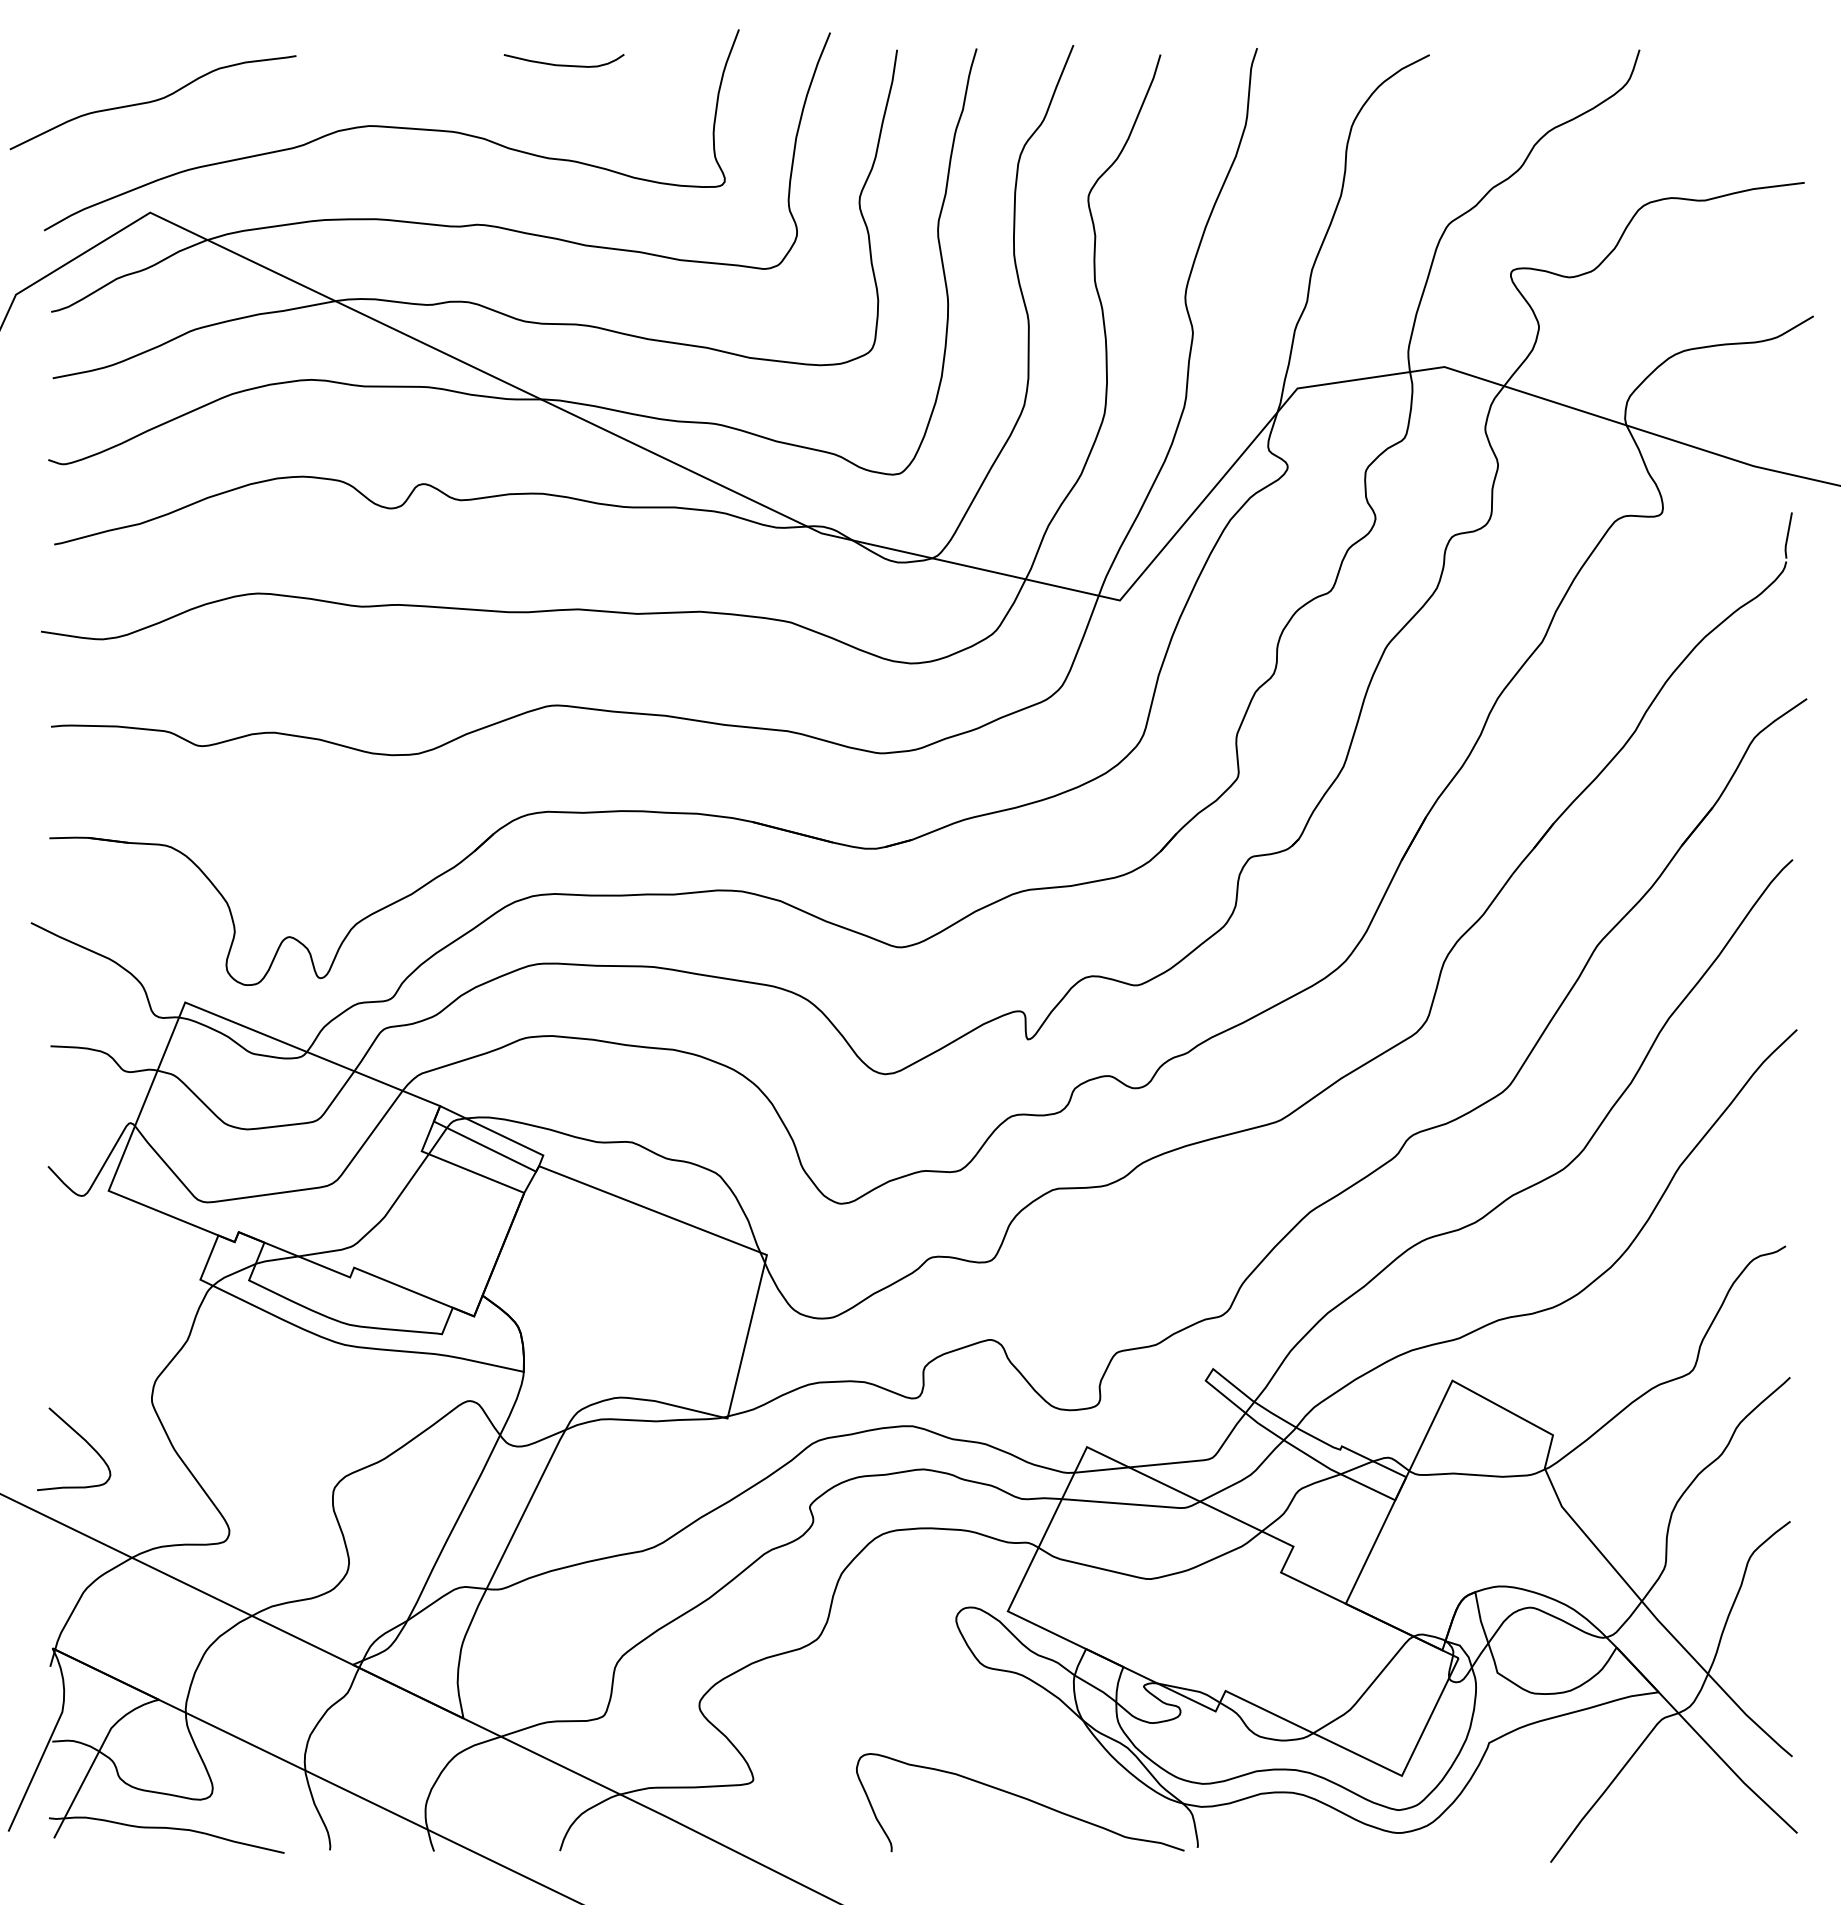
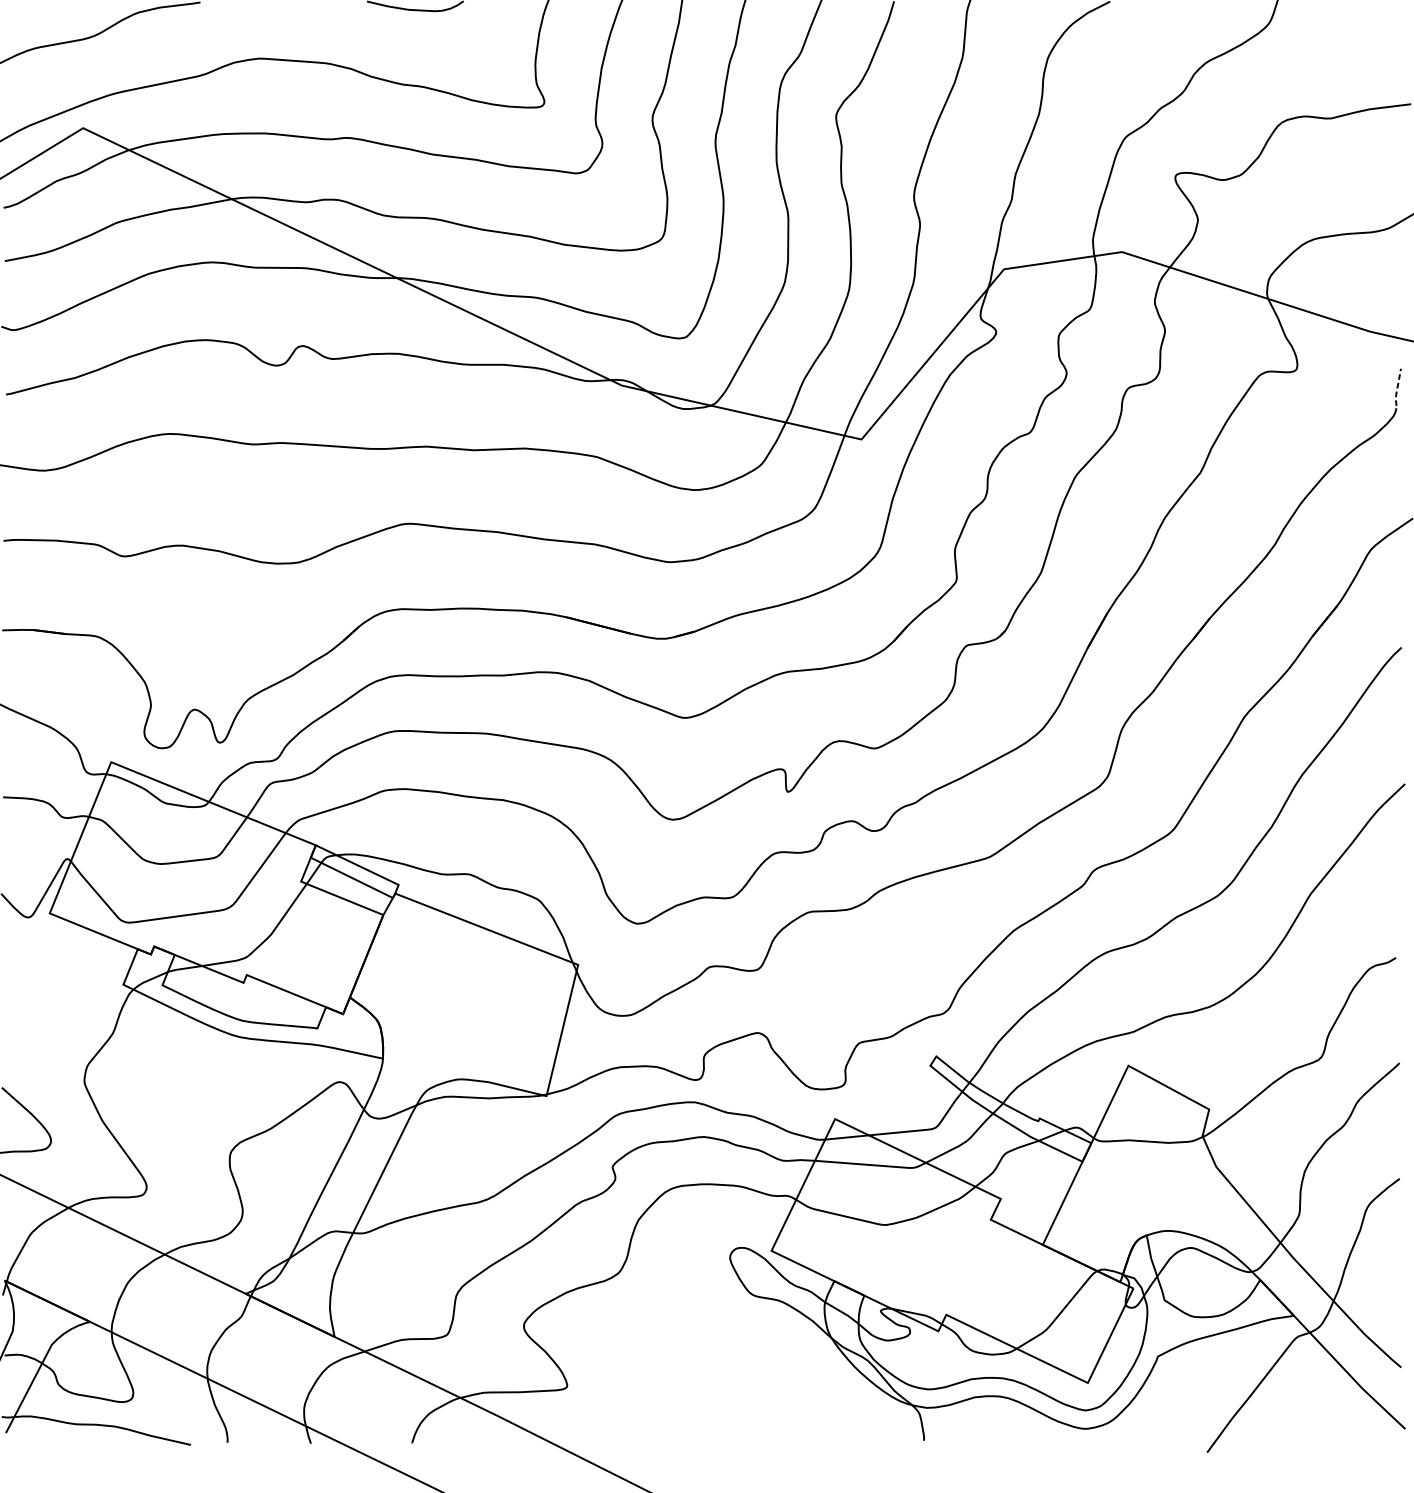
line: (1787, 536) -> (1397, 388), solid -> dashed
curve: (1021, 1798) -> (782, 1401), removed

